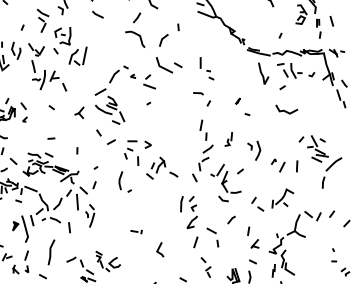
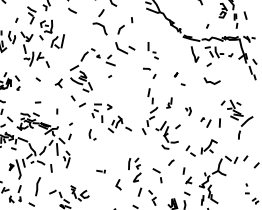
part: (254, 150) -> (188, 111), size x0.6
part: (124, 181) -> (92, 134), size x0.7
part: (189, 221) -> (135, 176), moved

